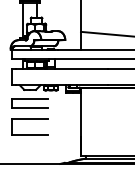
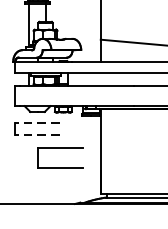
line: (29, 99) -> (36, 123), solid -> dashed
line: (29, 108) -> (36, 135), solid -> dashed
part: (29, 119) -> (60, 148), moved

